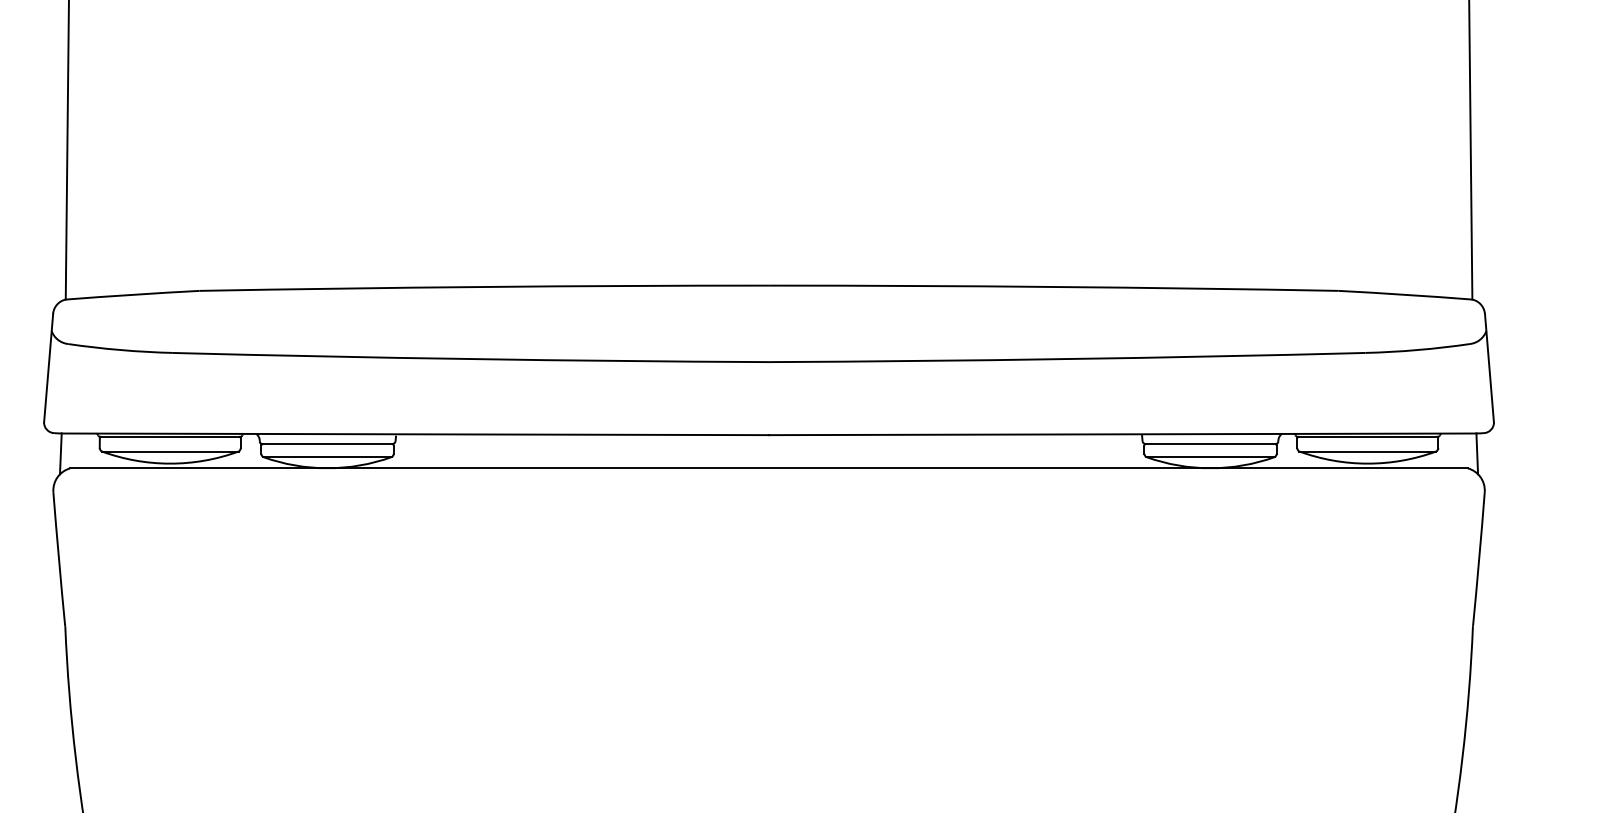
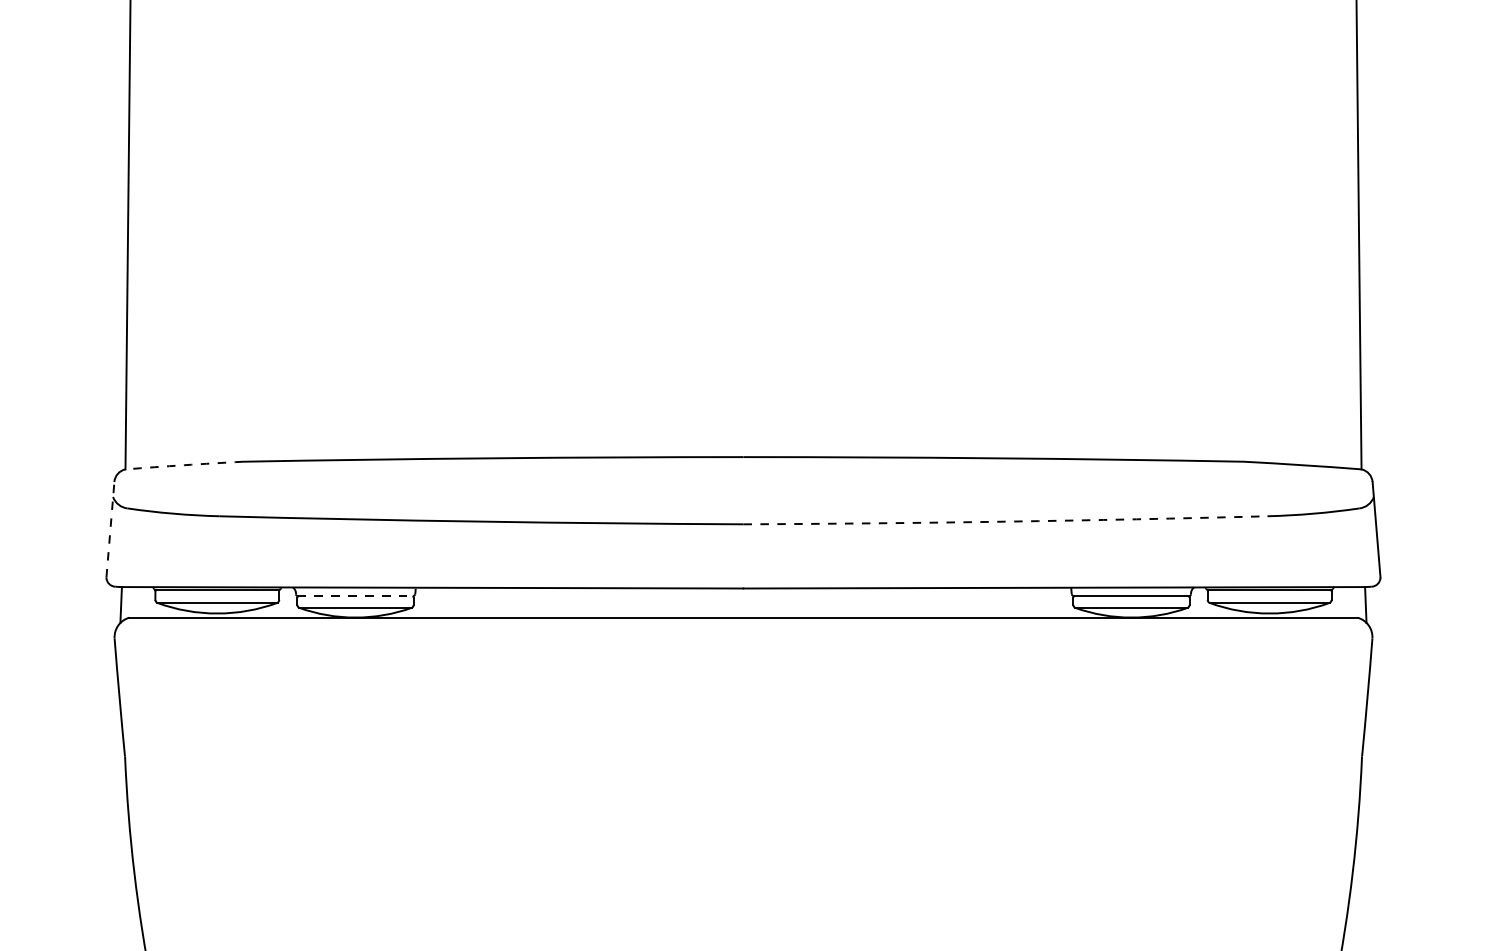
arc: (132, 295) -> (184, 465), solid -> dashed
arc: (1067, 358) -> (1005, 521), solid -> dashed
line: (48, 368) -> (110, 529), solid -> dashed
line: (327, 444) -> (355, 596), solid -> dashed

